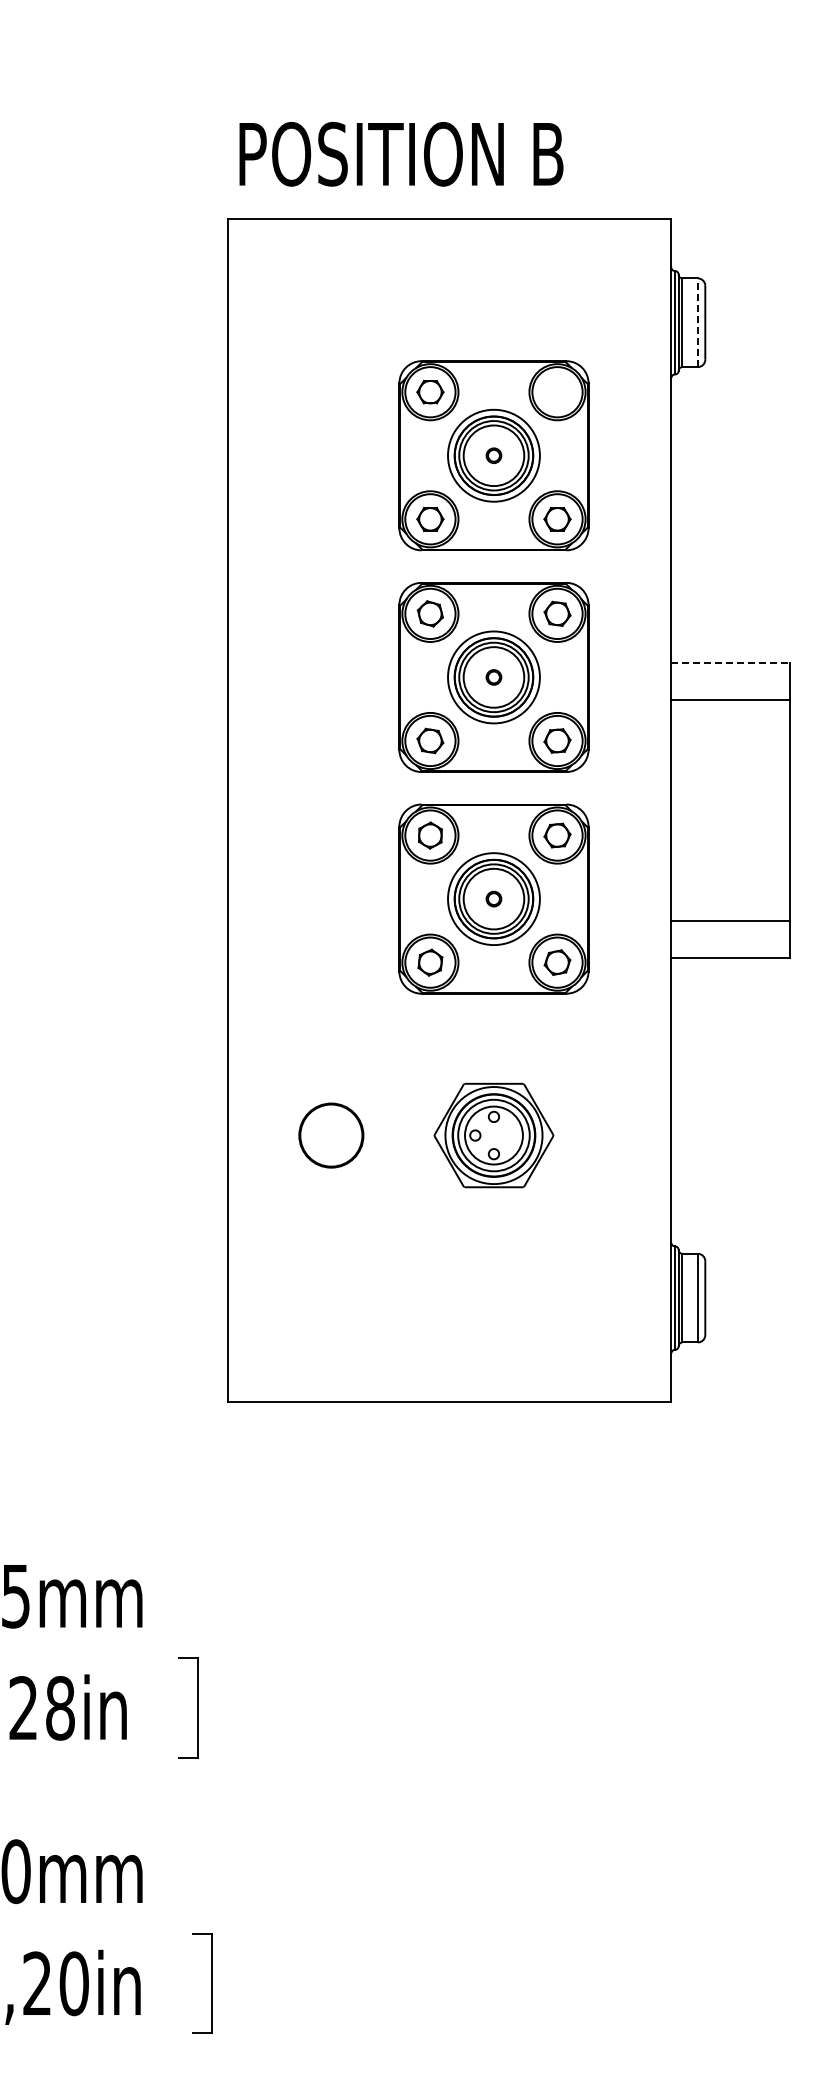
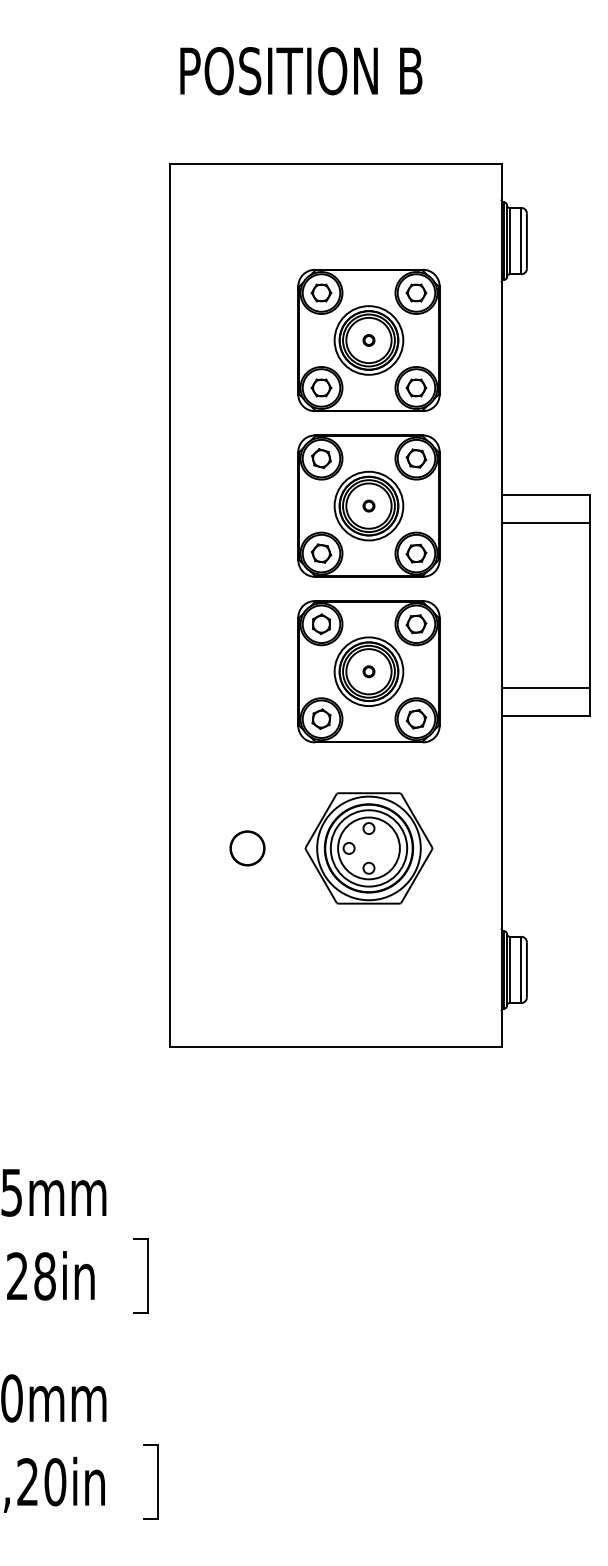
text: (401, 154) -> (301, 71), moved
line: (697, 322) -> (521, 240), dashed -> solid
part: (557, 392) -> (416, 293), added
line: (730, 662) -> (545, 494), dashed -> solid
part: (331, 1135) -> (247, 848), size x0.71
part: (493, 1135) -> (368, 848), size x1.43

